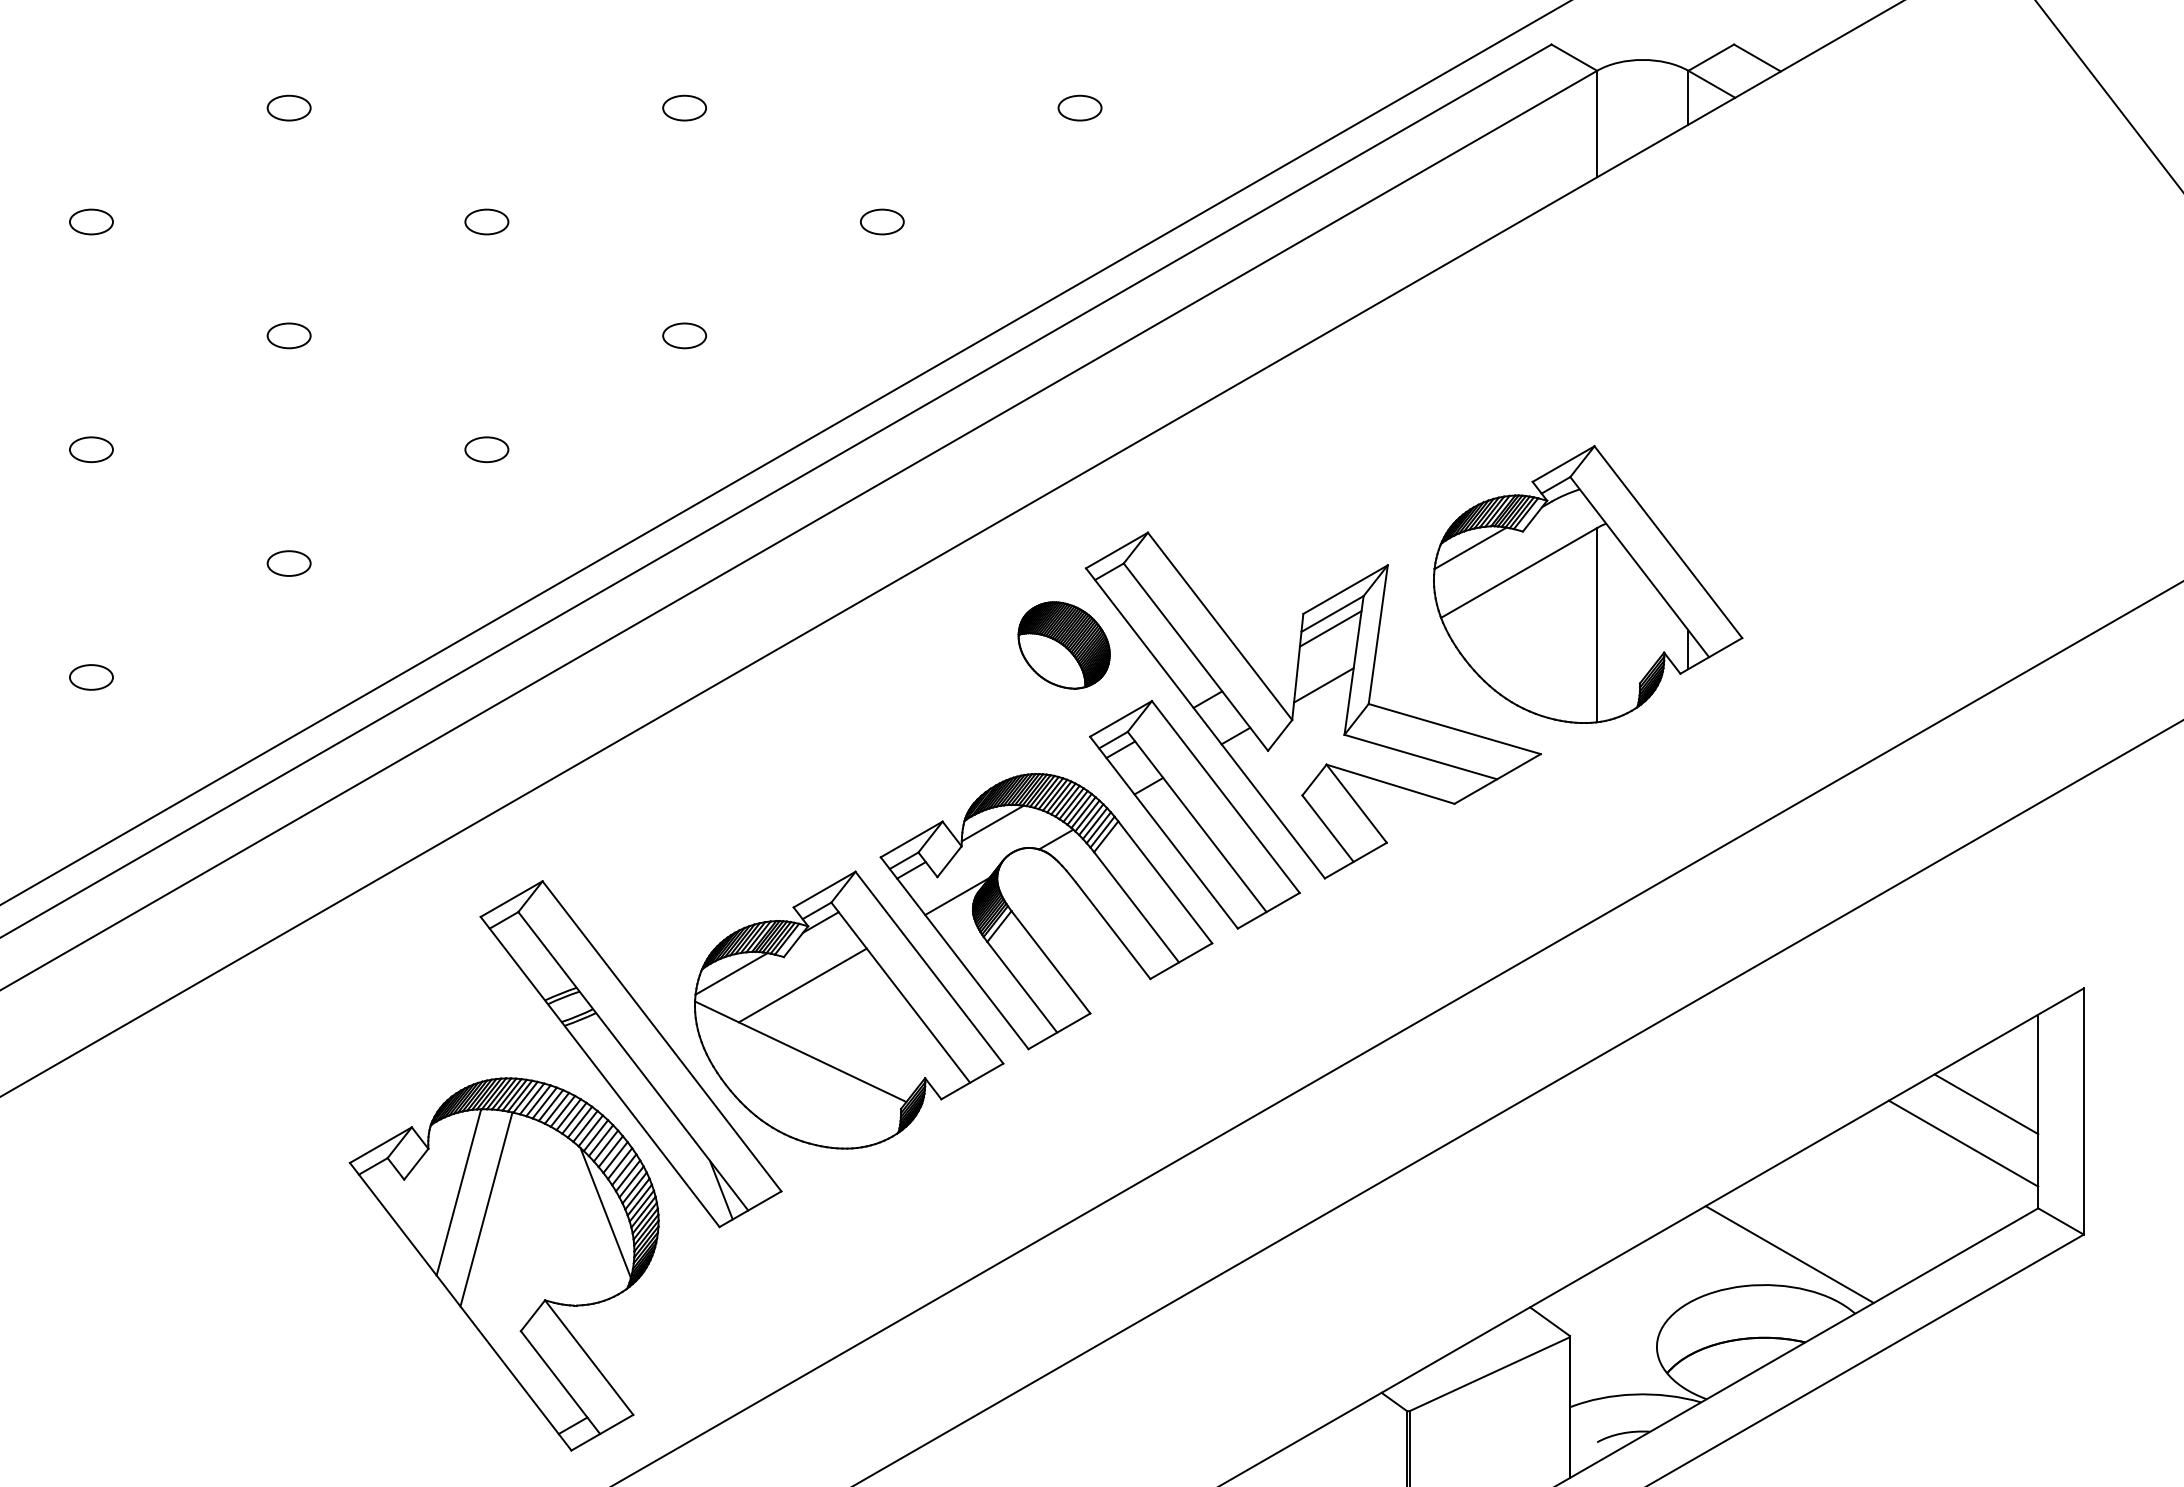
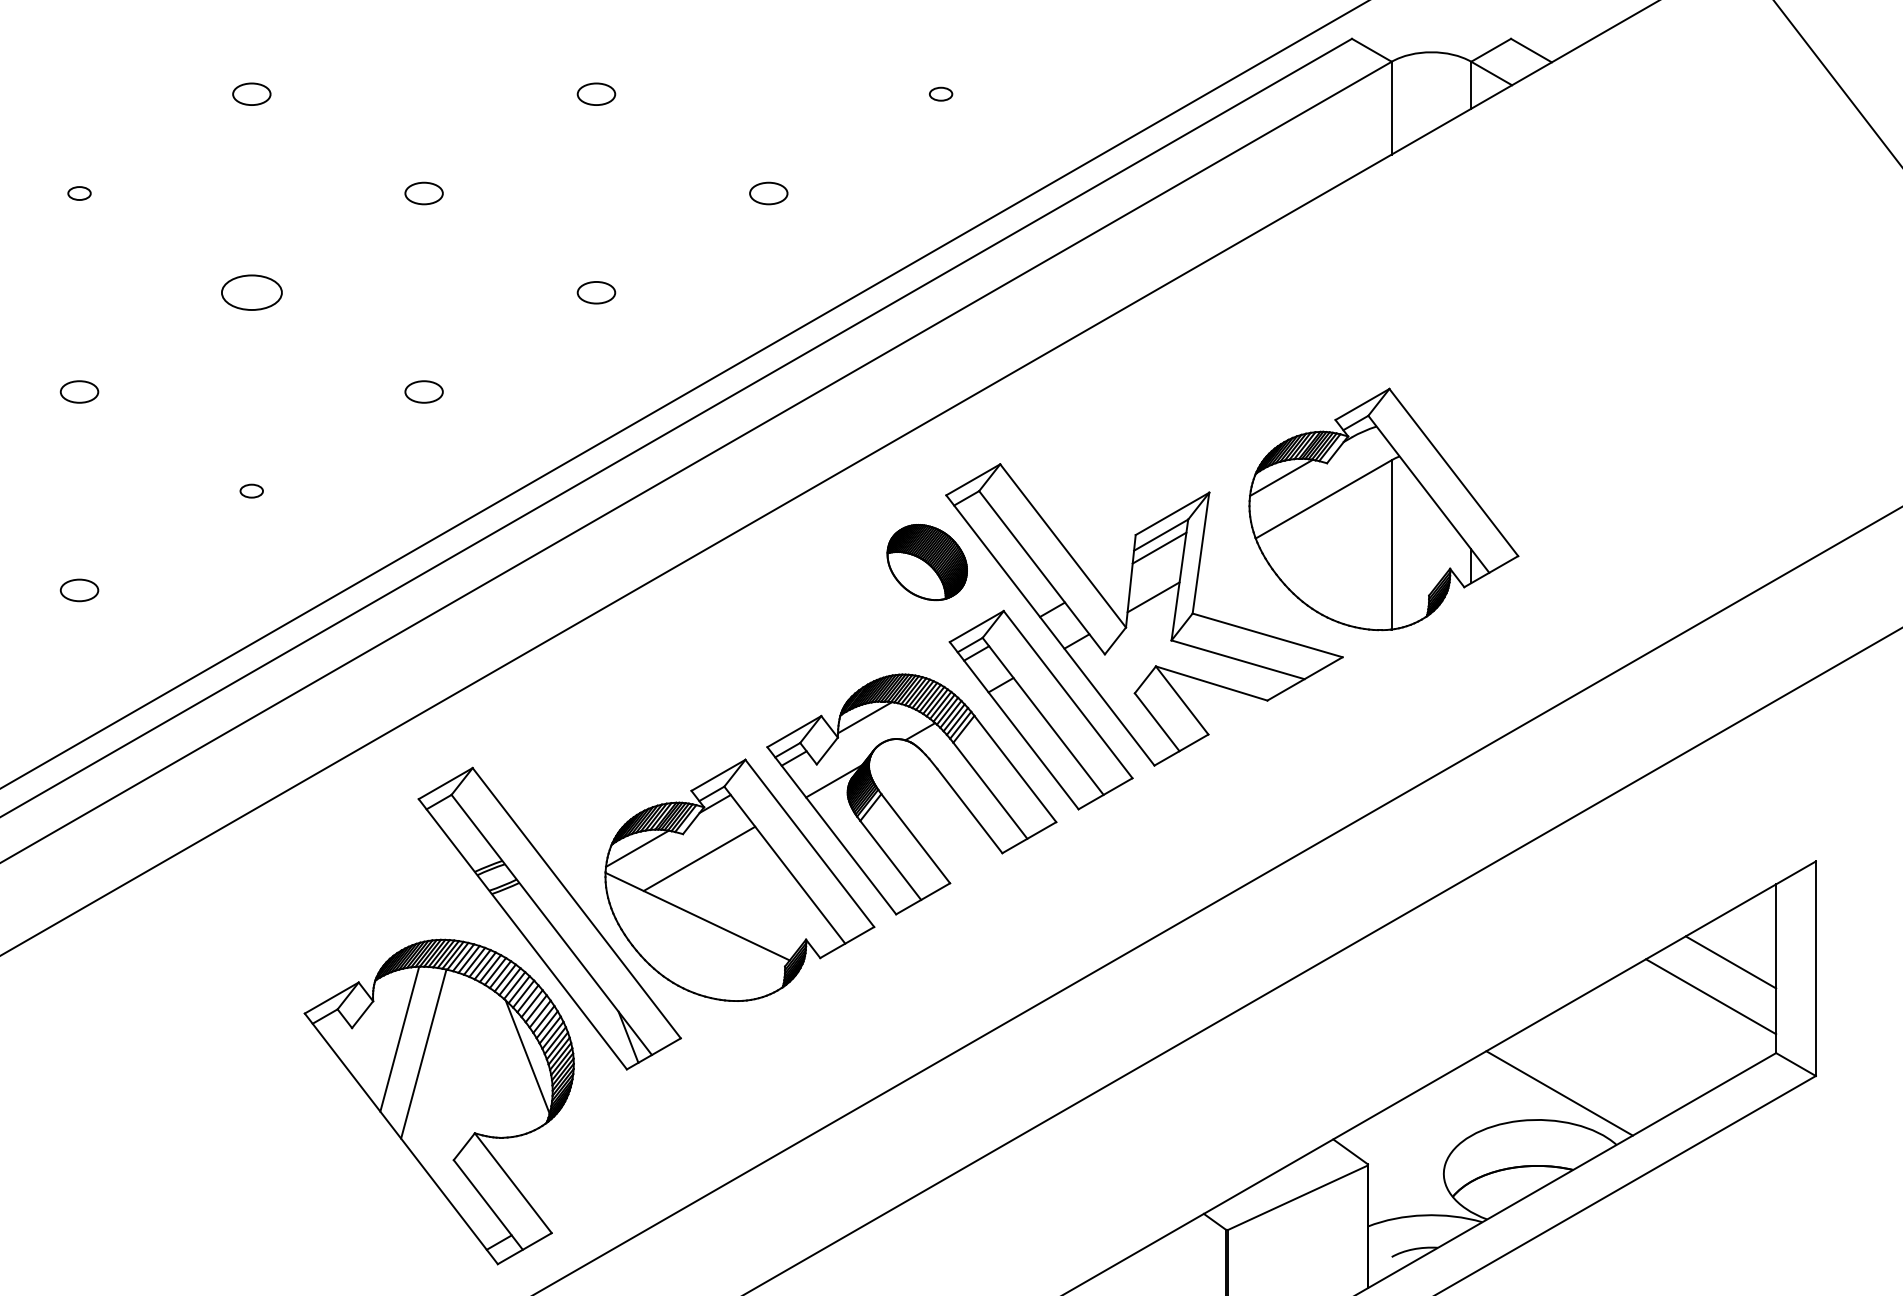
part: (1079, 107) -> (940, 93), size x0.6
part: (91, 221) -> (79, 193), size x0.6
part: (288, 335) -> (251, 292), size x1.6
part: (288, 563) -> (251, 491), size x0.6

